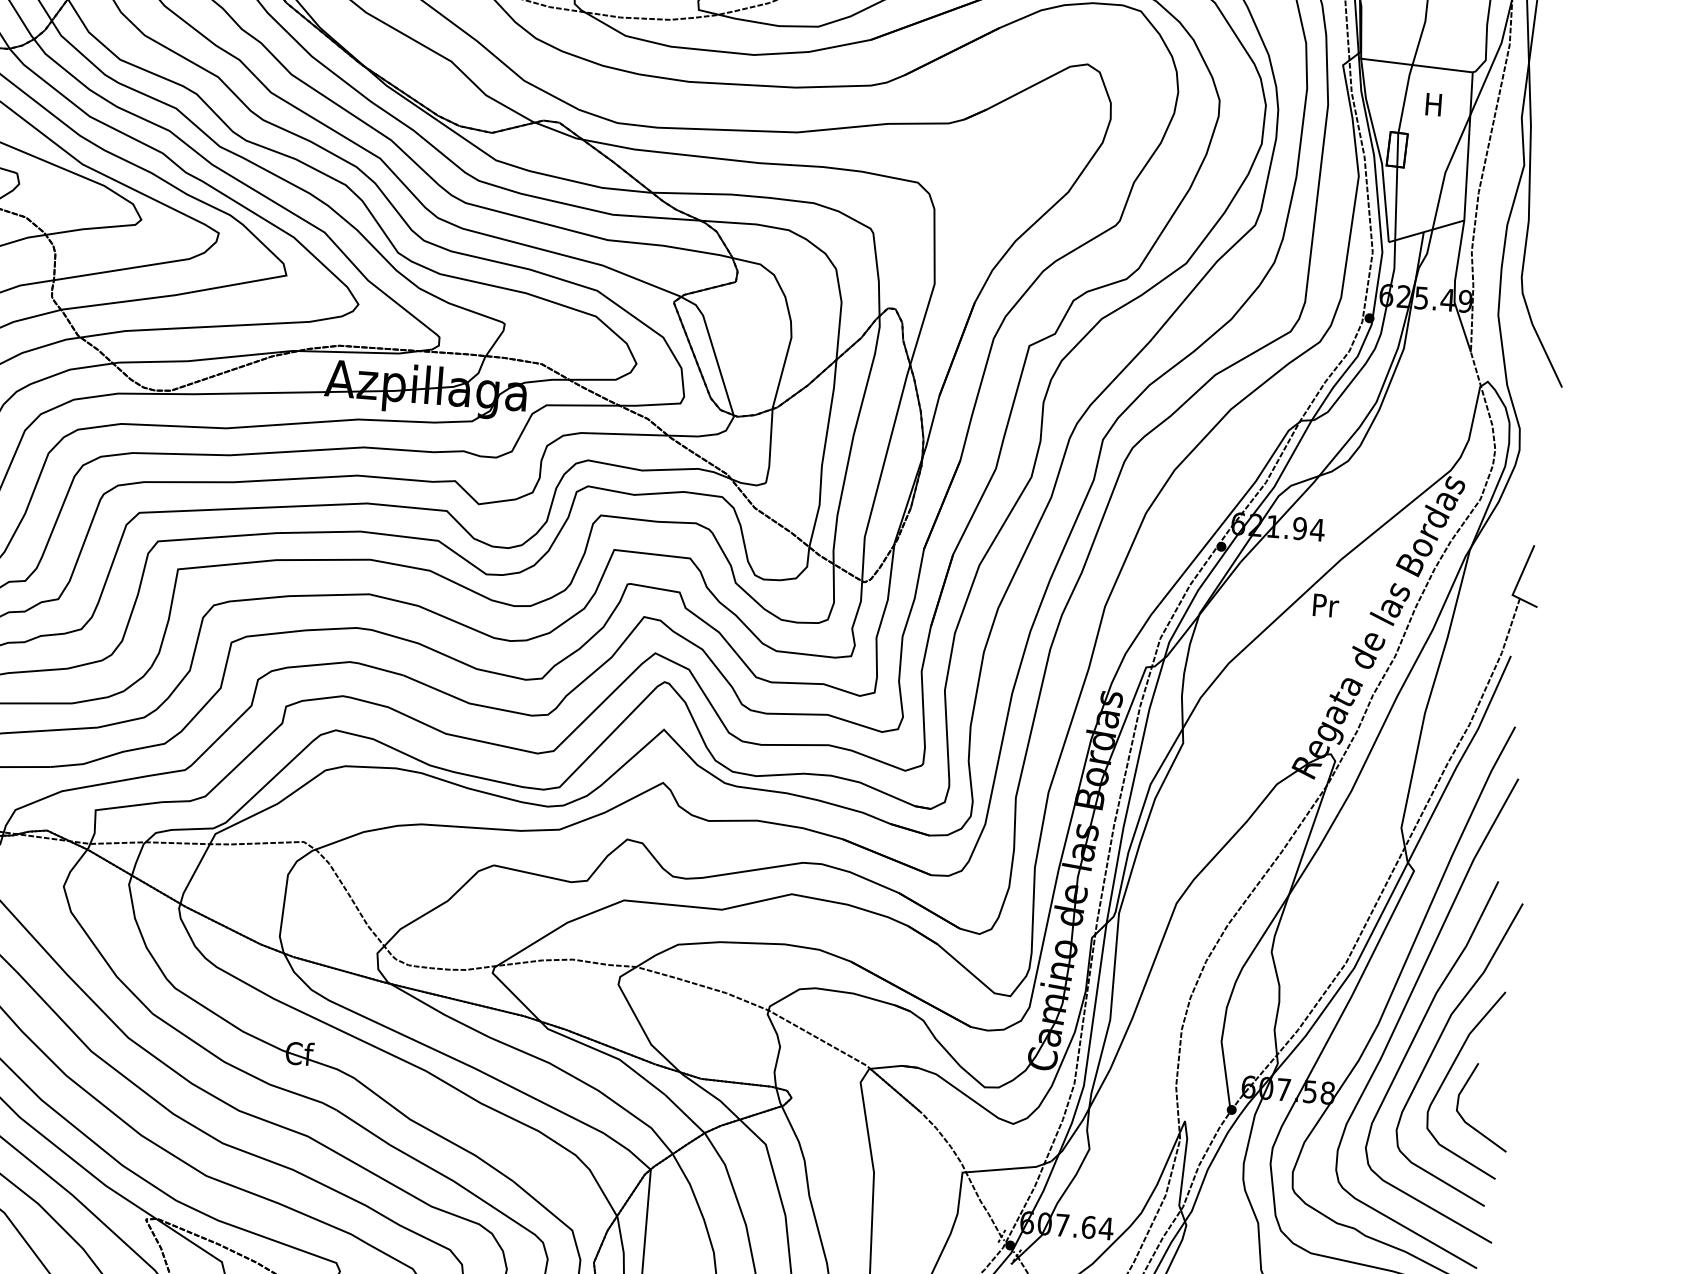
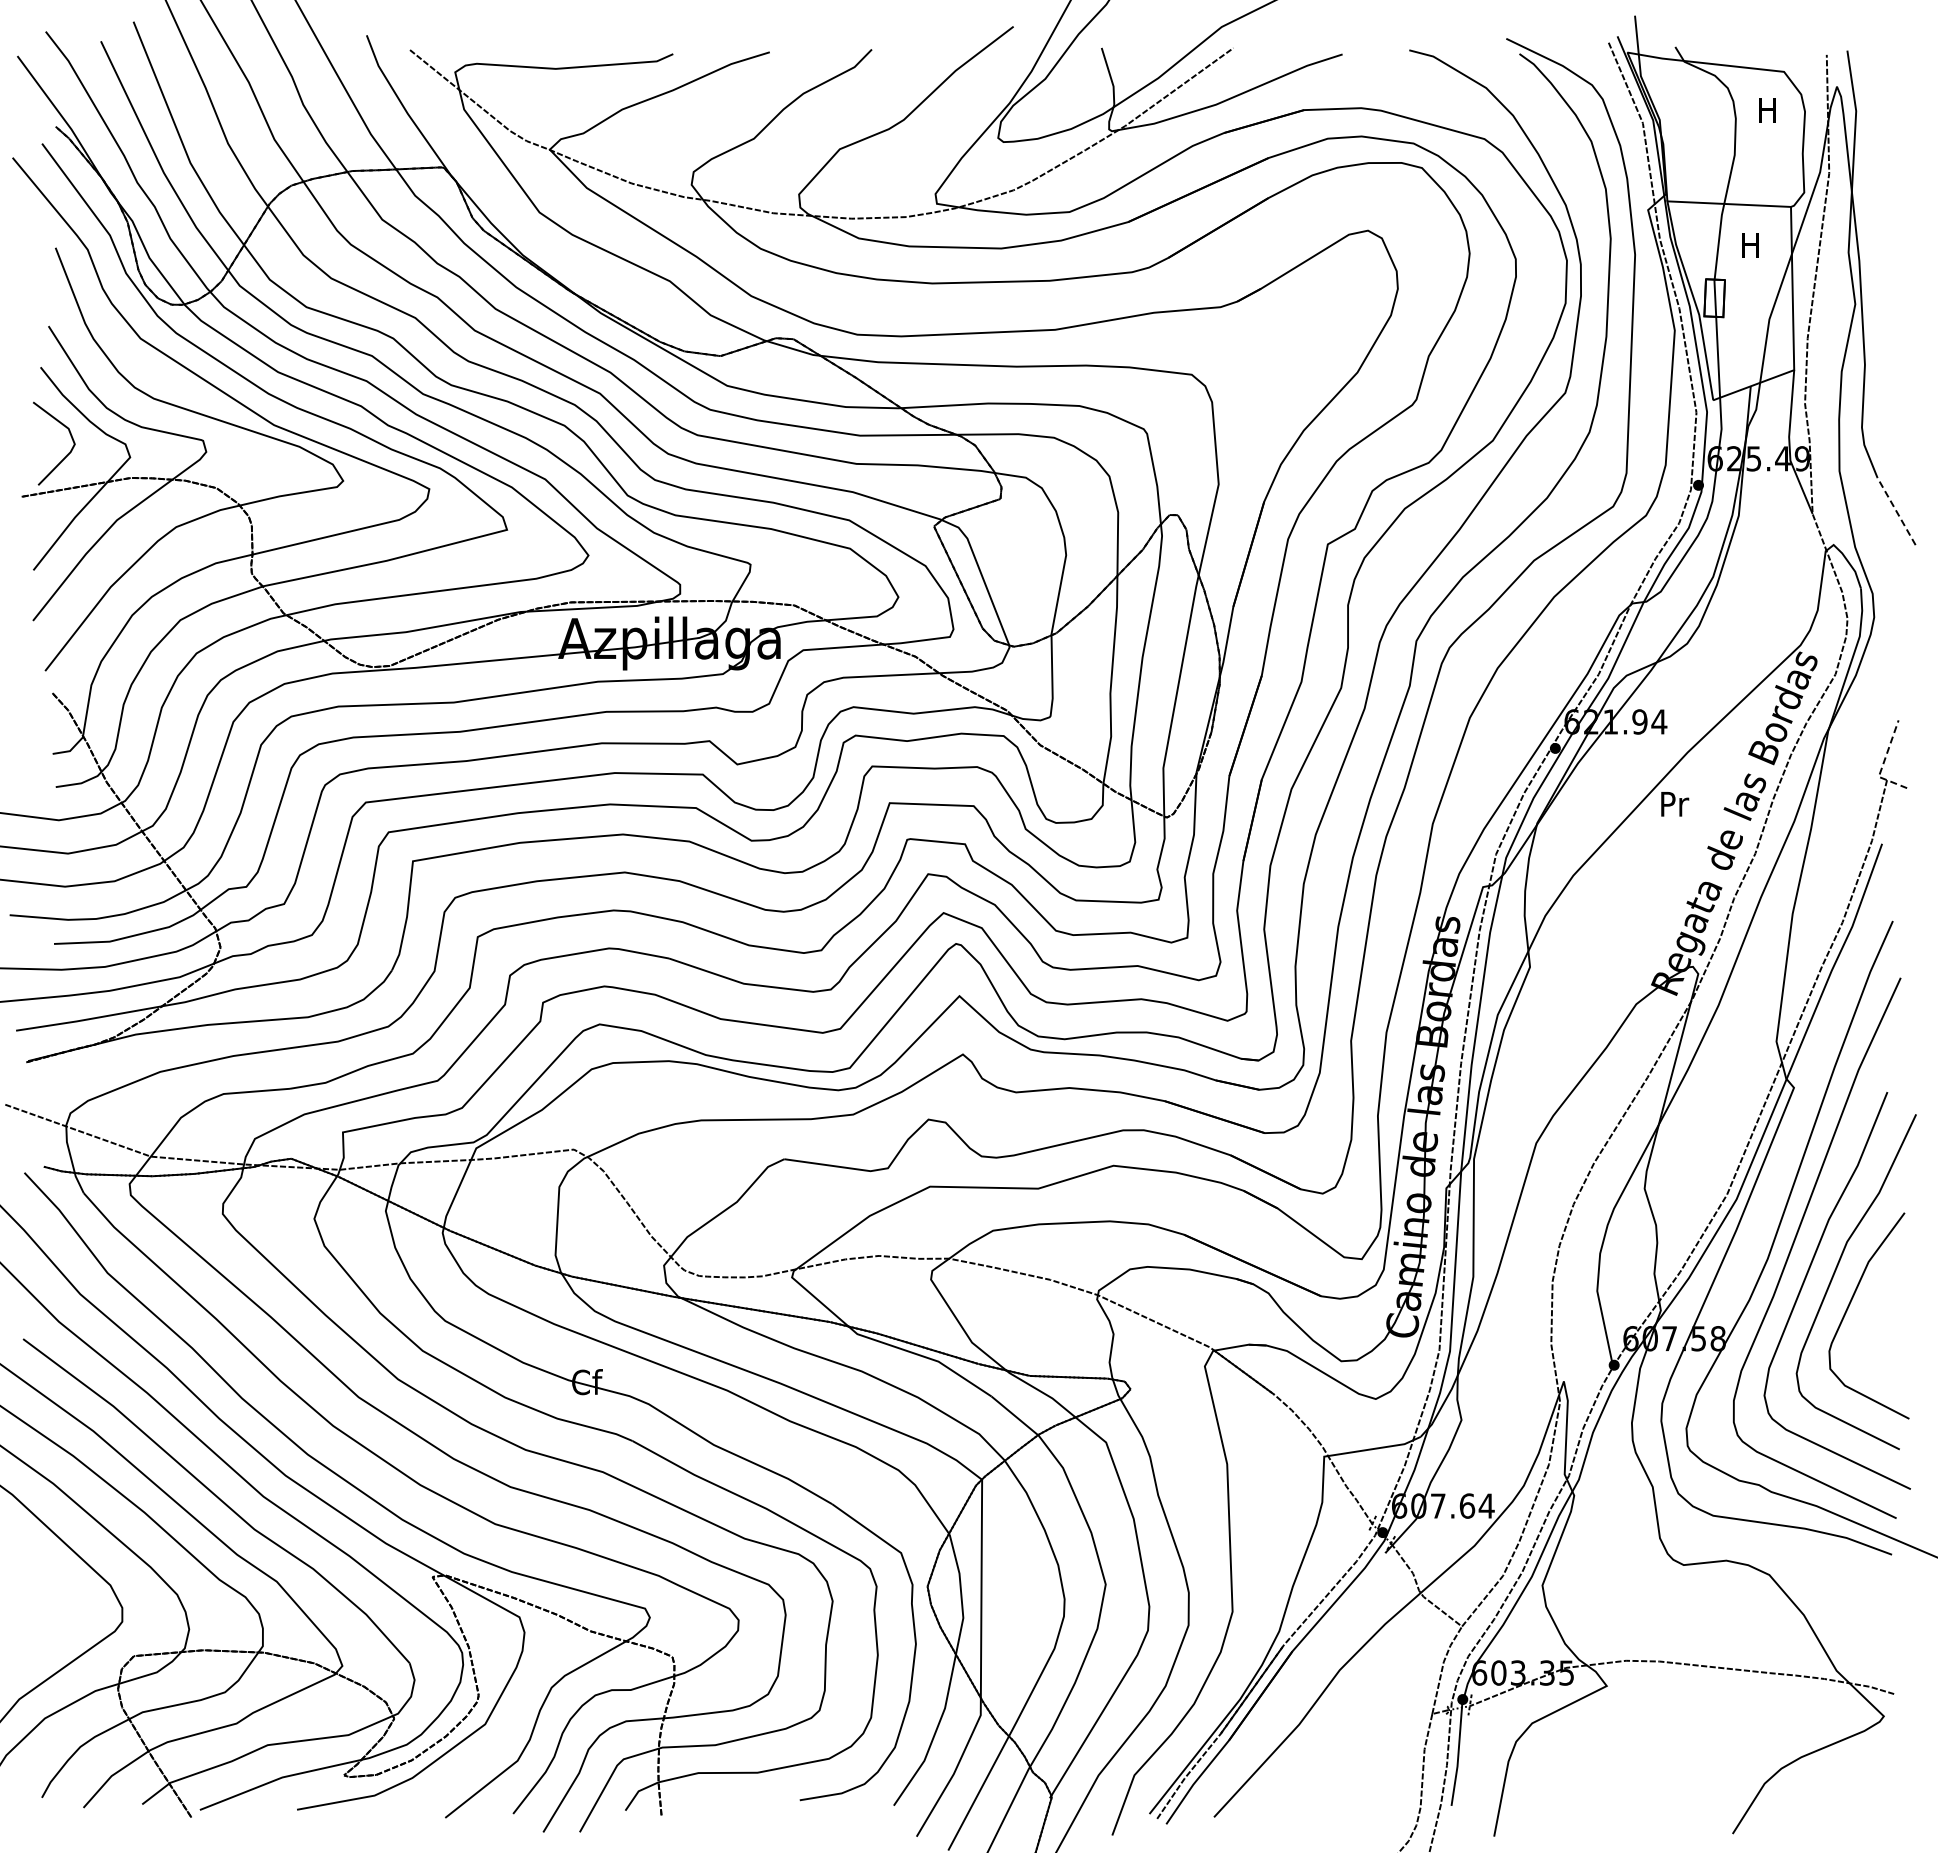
line: (1547, 355) -> (1896, 511), solid -> dashed
line: (1517, 583) -> (1883, 763), solid -> dashed
line: (1472, 1125) -> (1879, 1362), removed

